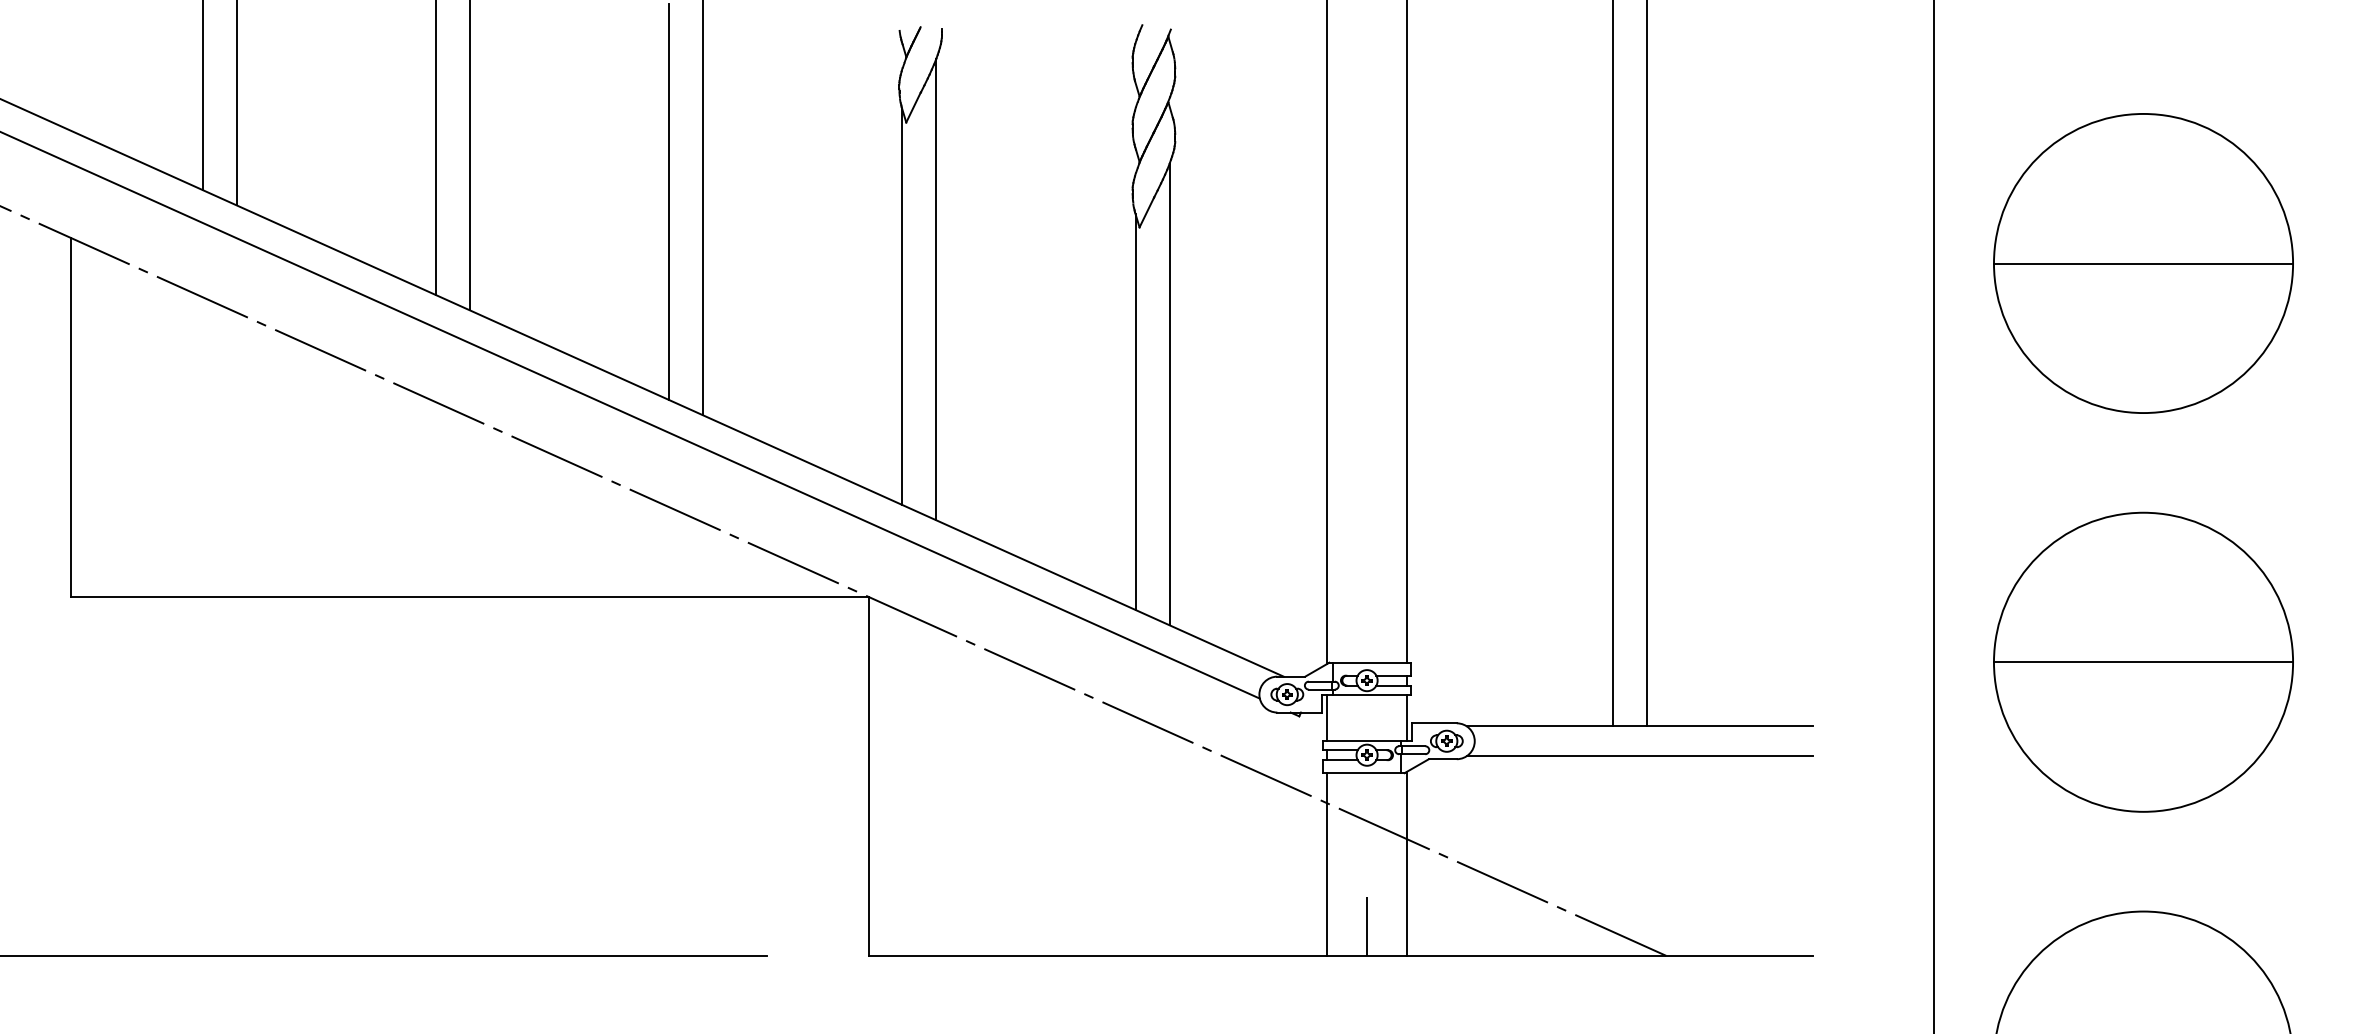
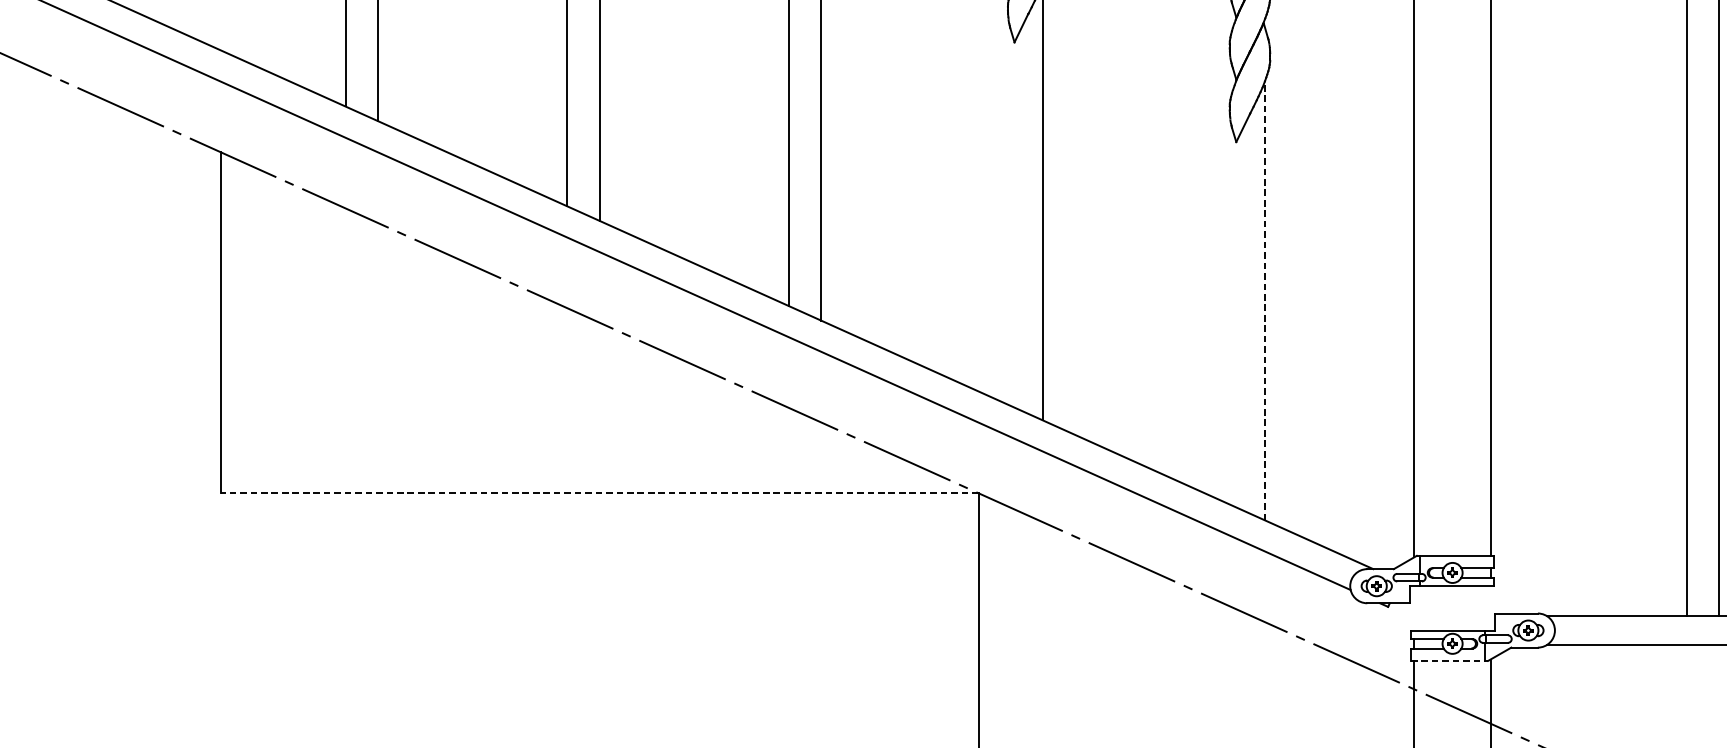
line: (902, 306) -> (1010, 217), removed
line: (1169, 394) -> (1264, 300), solid -> dashed
line: (1135, 411) -> (1232, 317), removed
line: (469, 596) -> (599, 492), solid -> dashed
line: (1326, 717) -> (1414, 607), removed
line: (1407, 717) -> (1491, 607), removed
line: (1363, 773) -> (1449, 661), solid -> dashed

